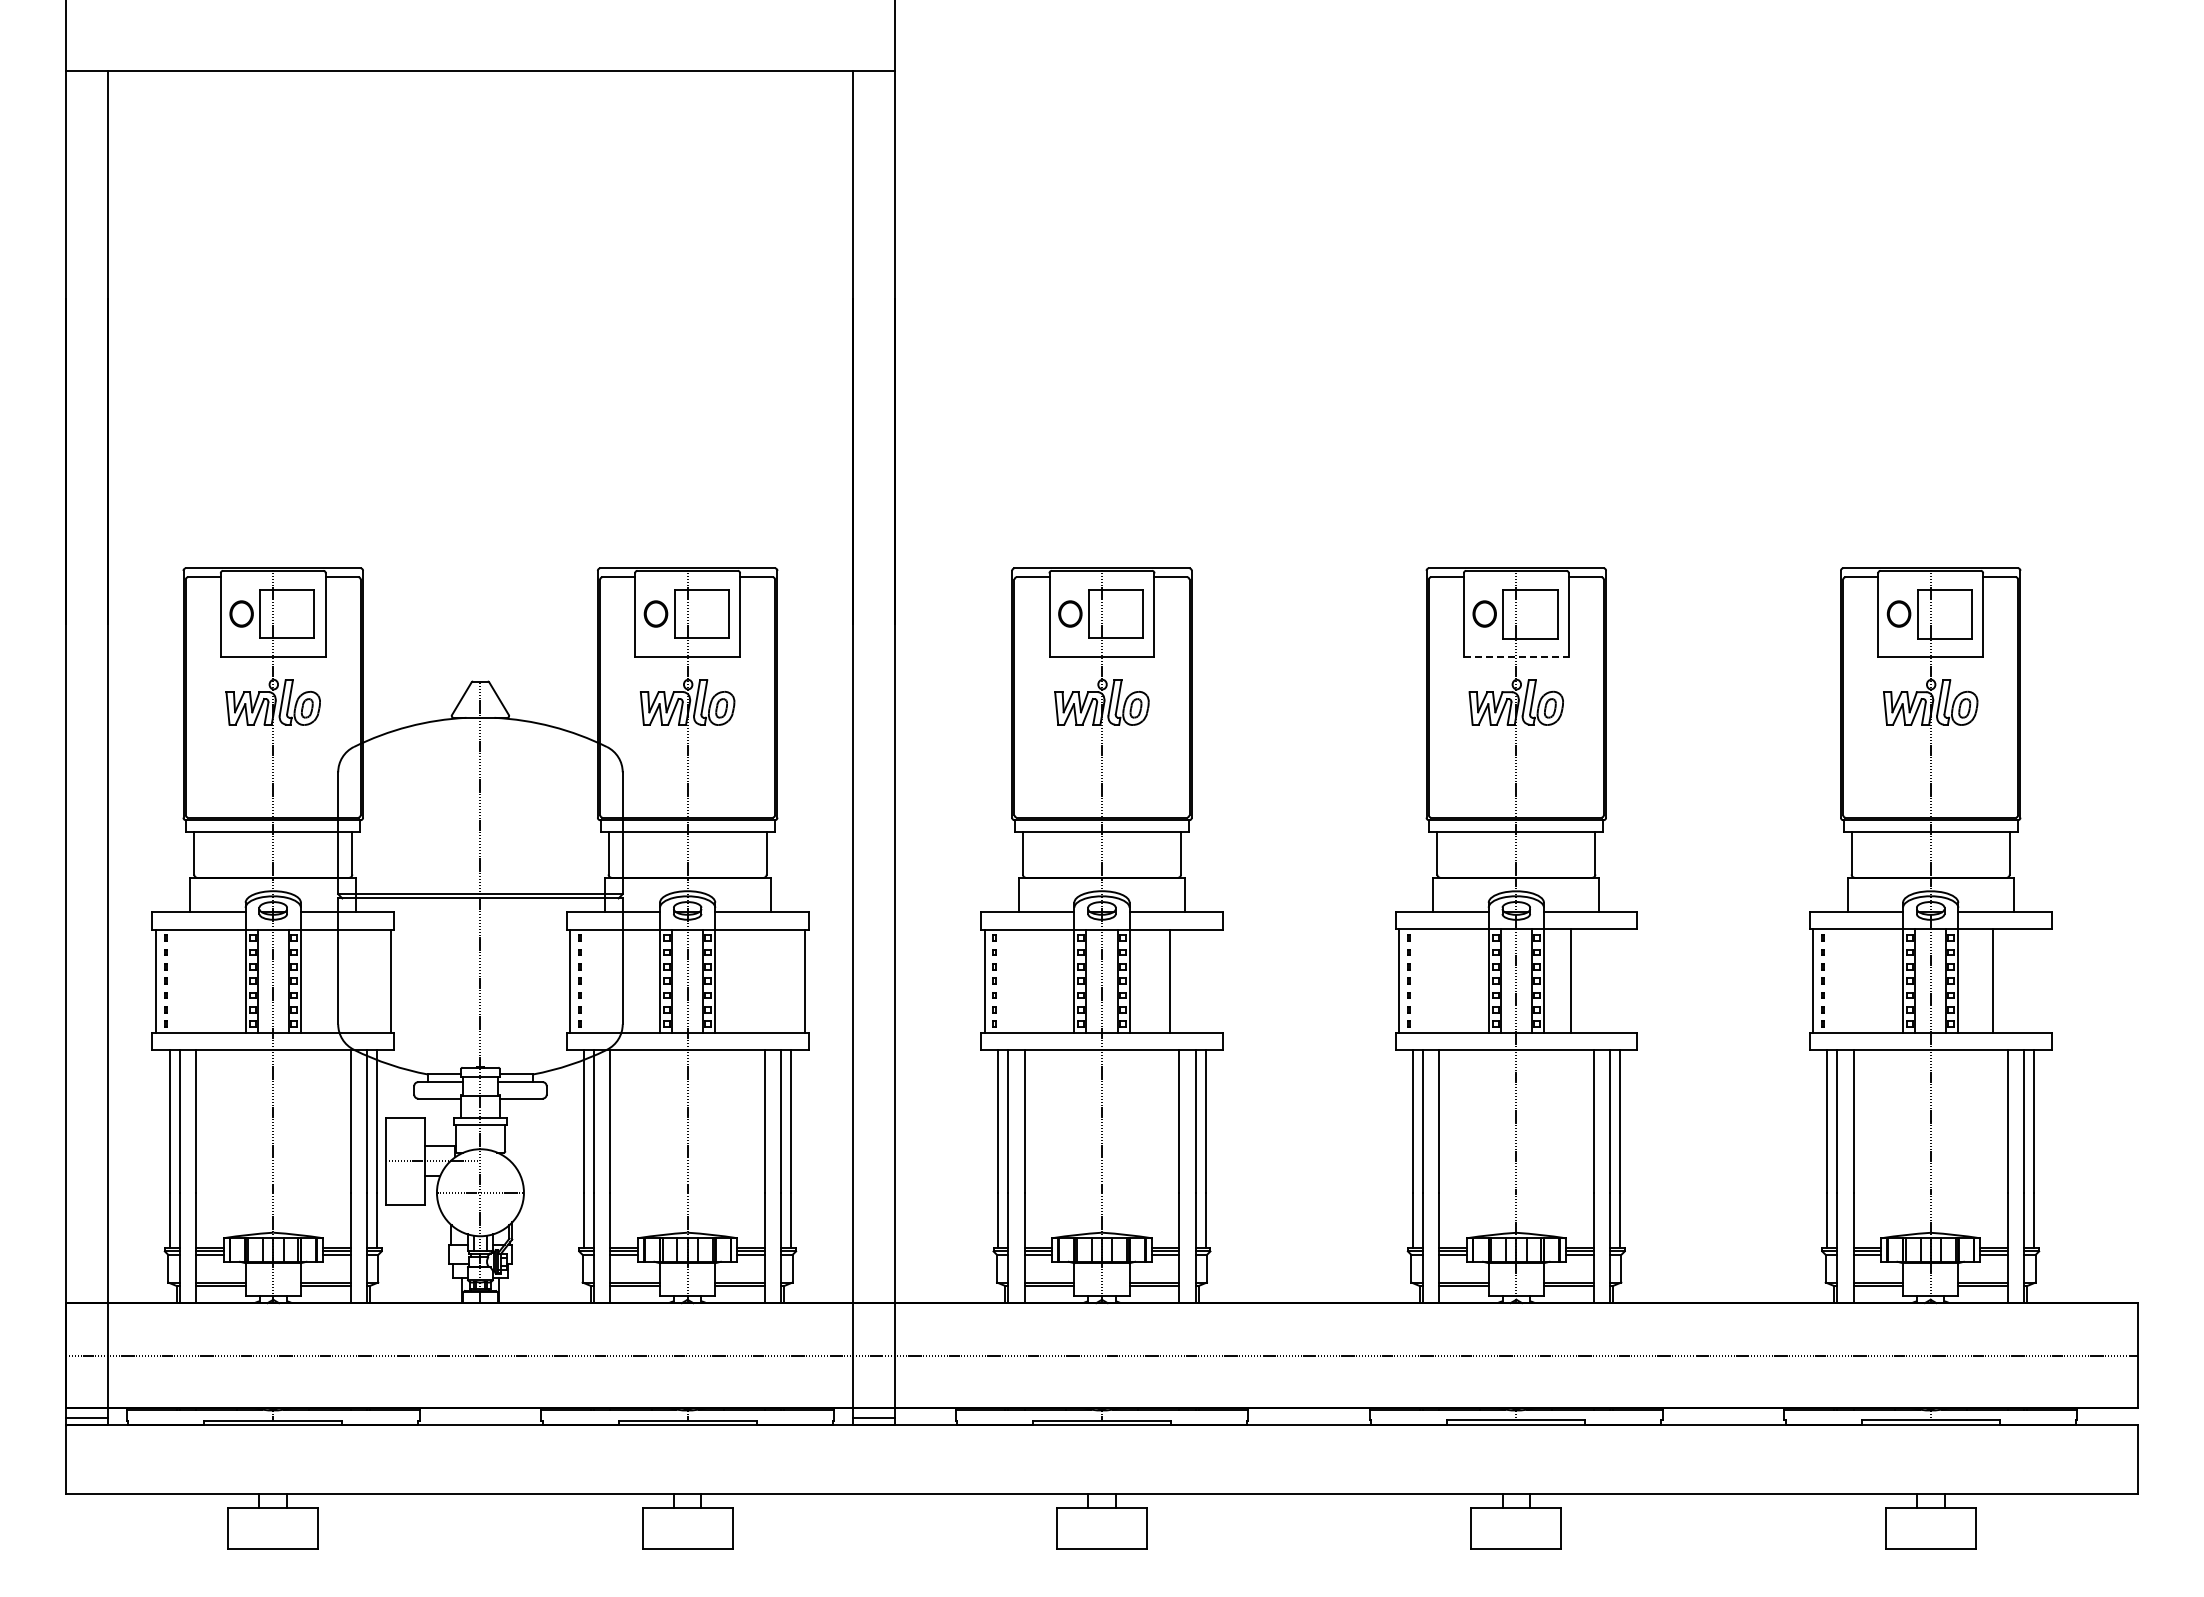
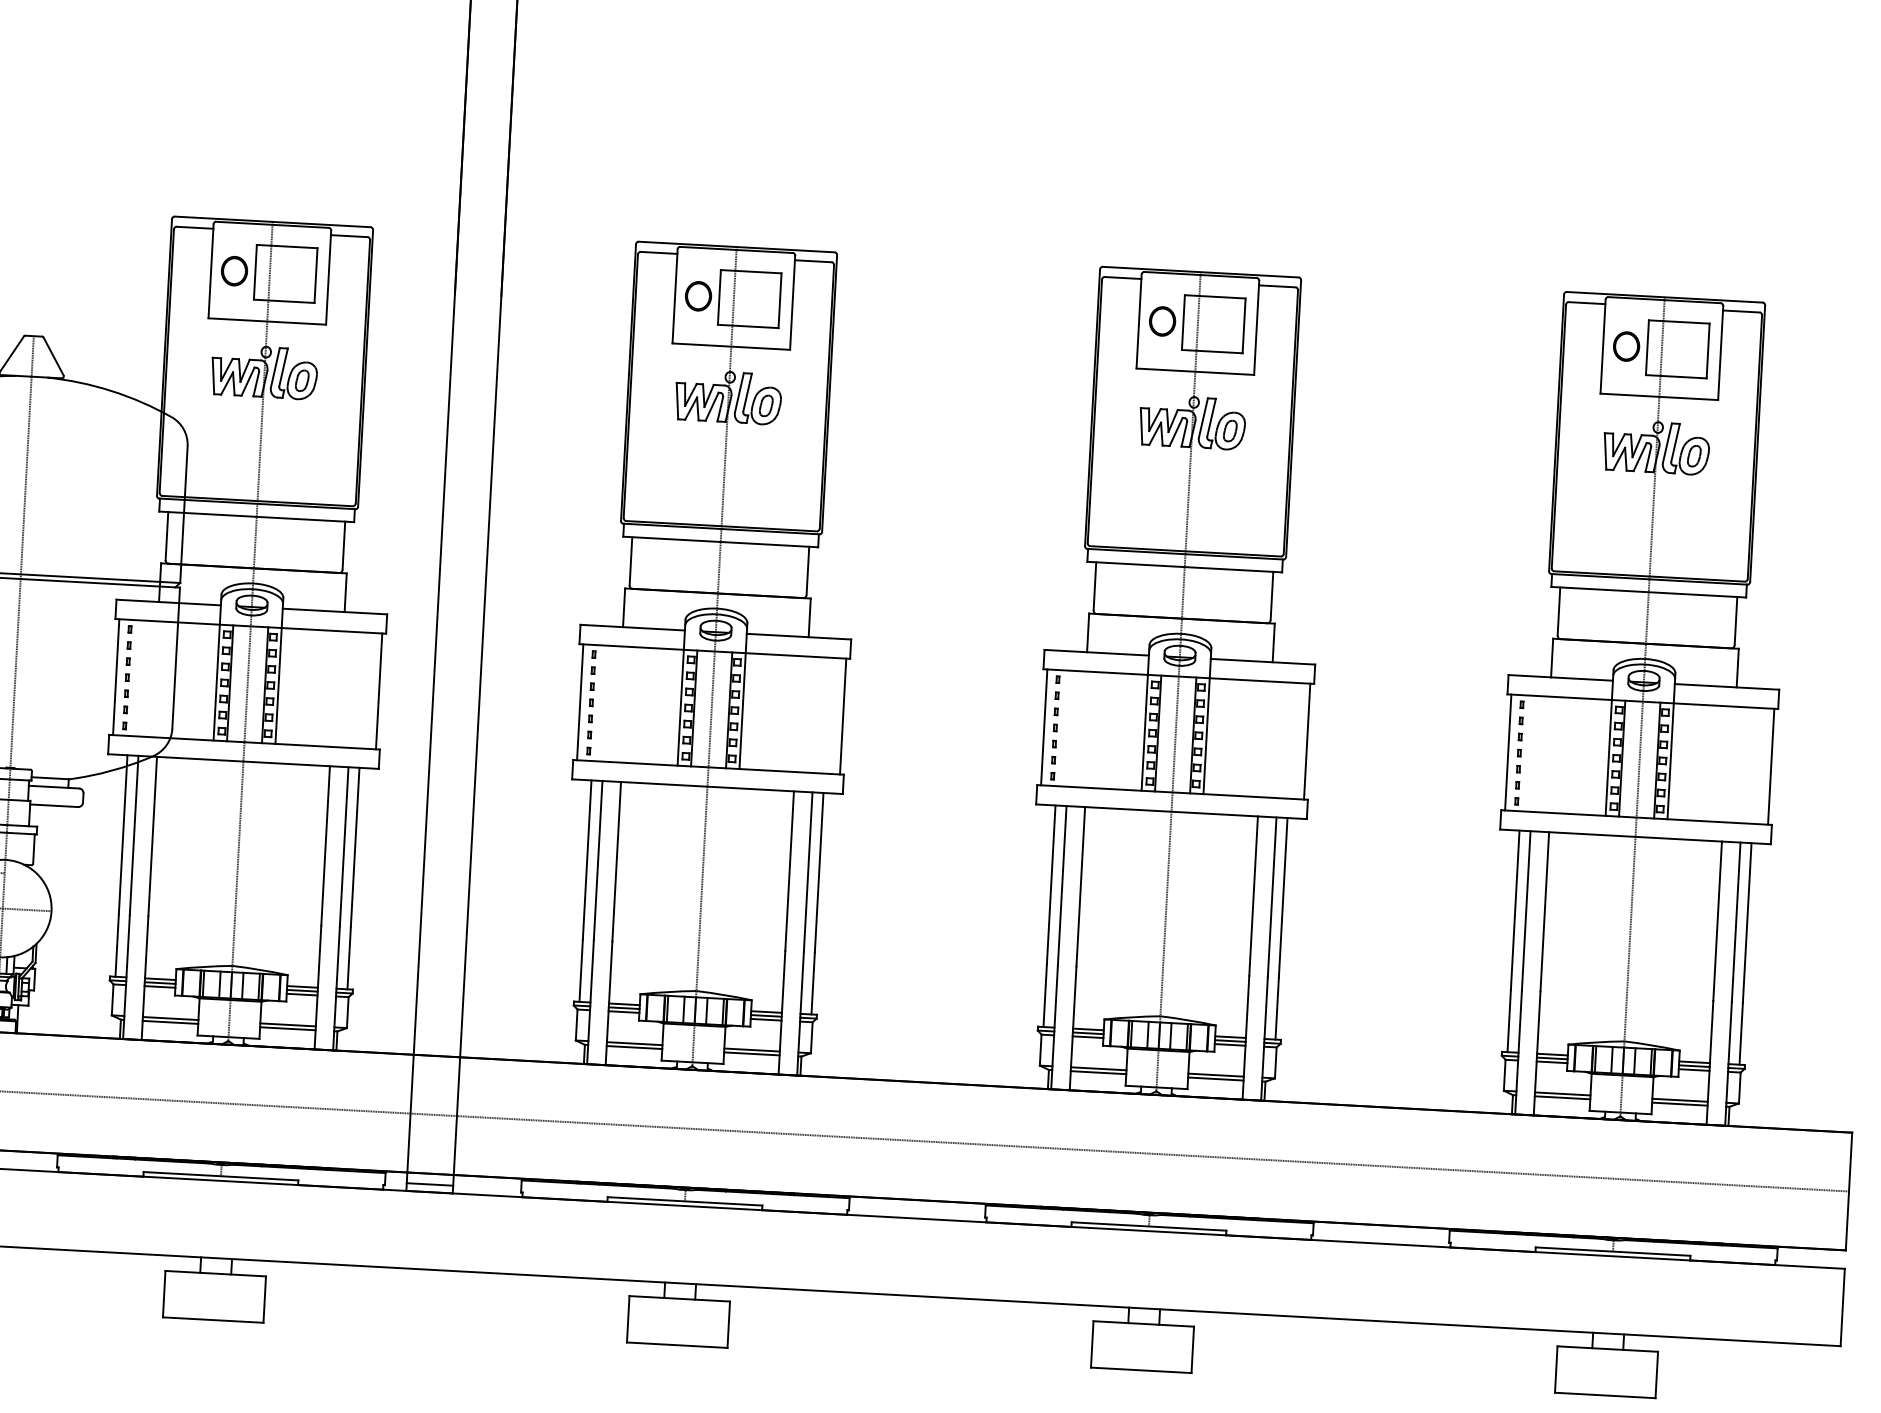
line: (1516, 657) -> (1195, 372), dashed -> solid
line: (1170, 980) -> (843, 715), moved
line: (1570, 980) -> (1306, 740), moved
line: (1993, 980) -> (1771, 766), moved

